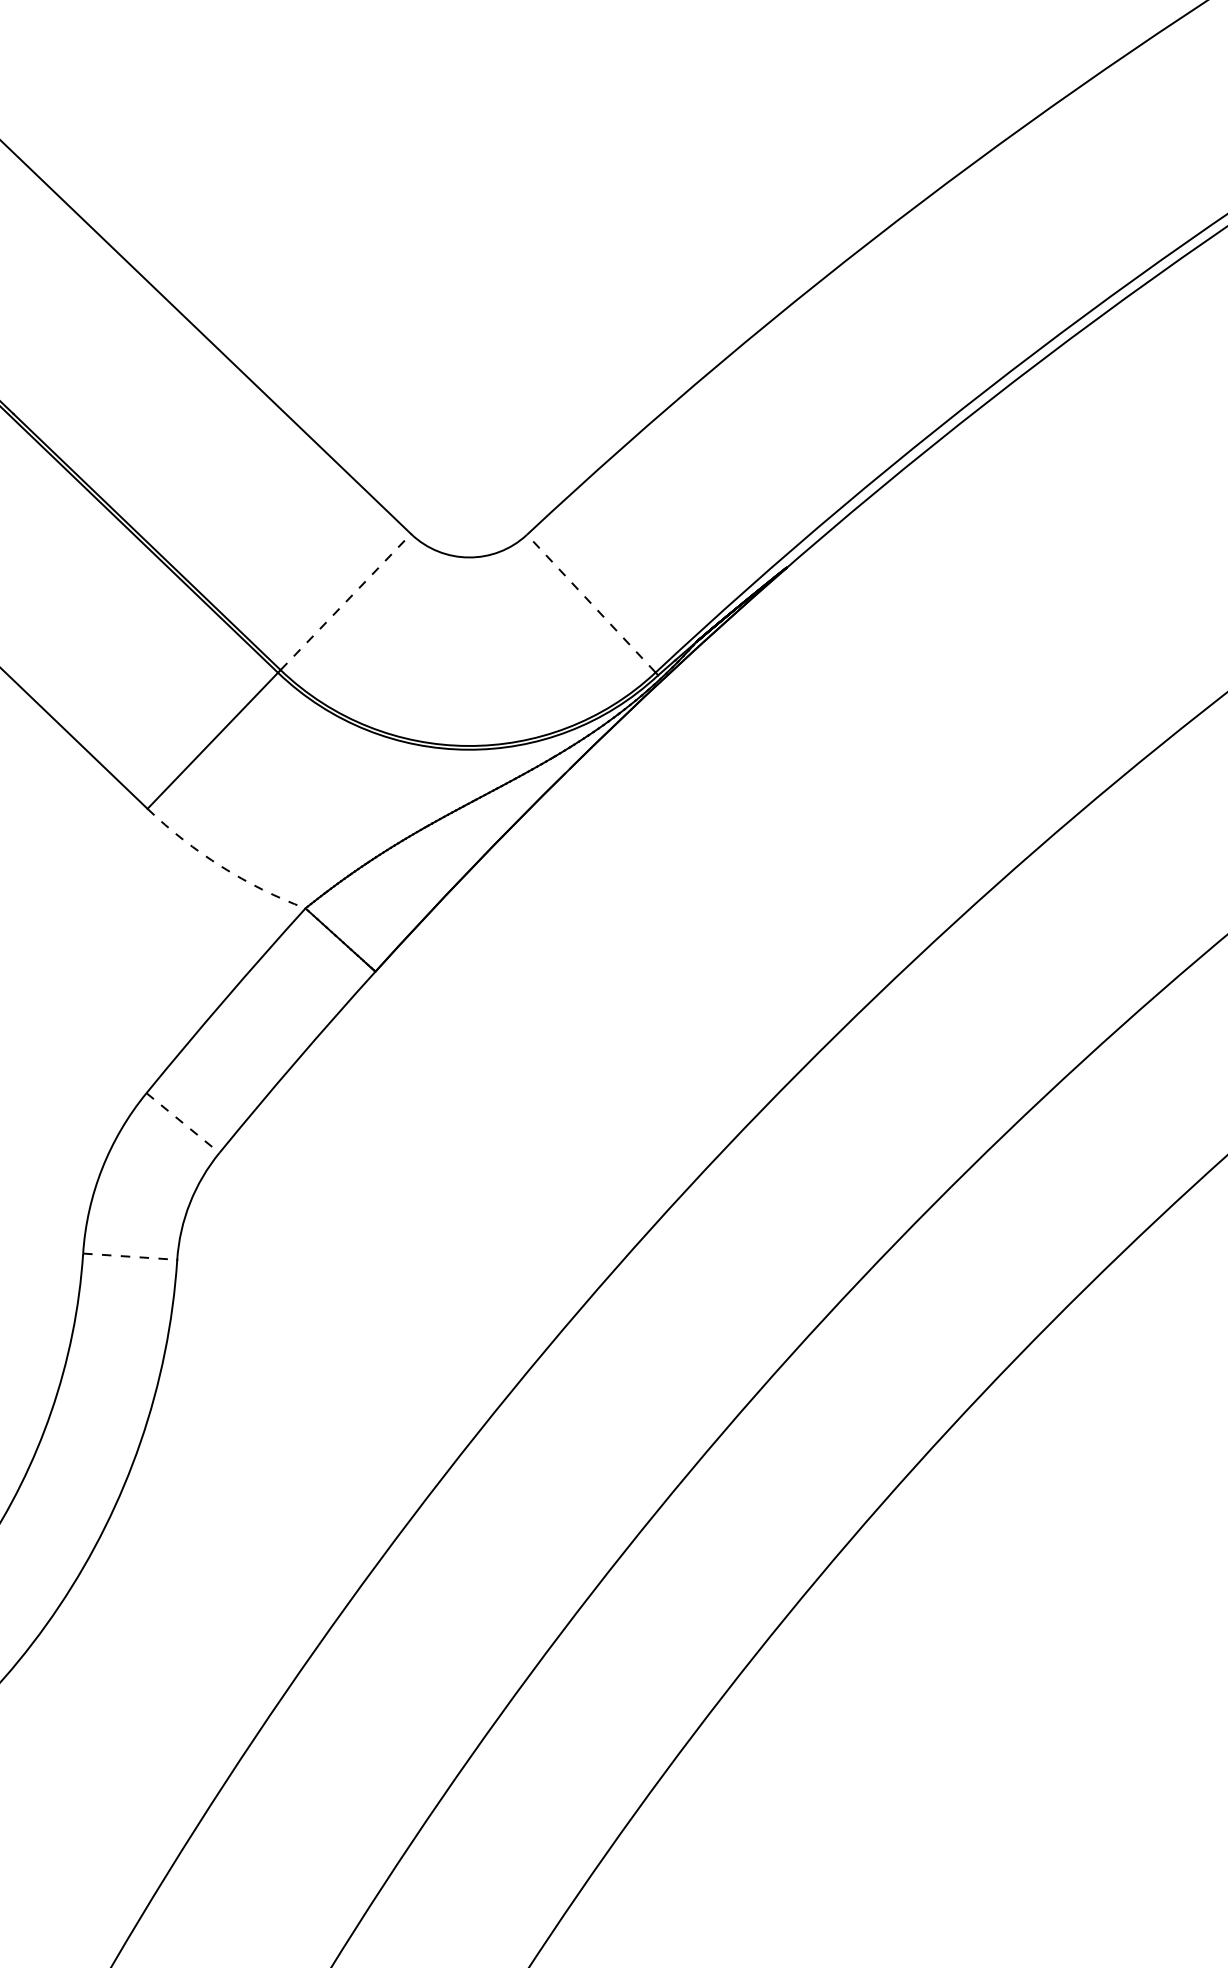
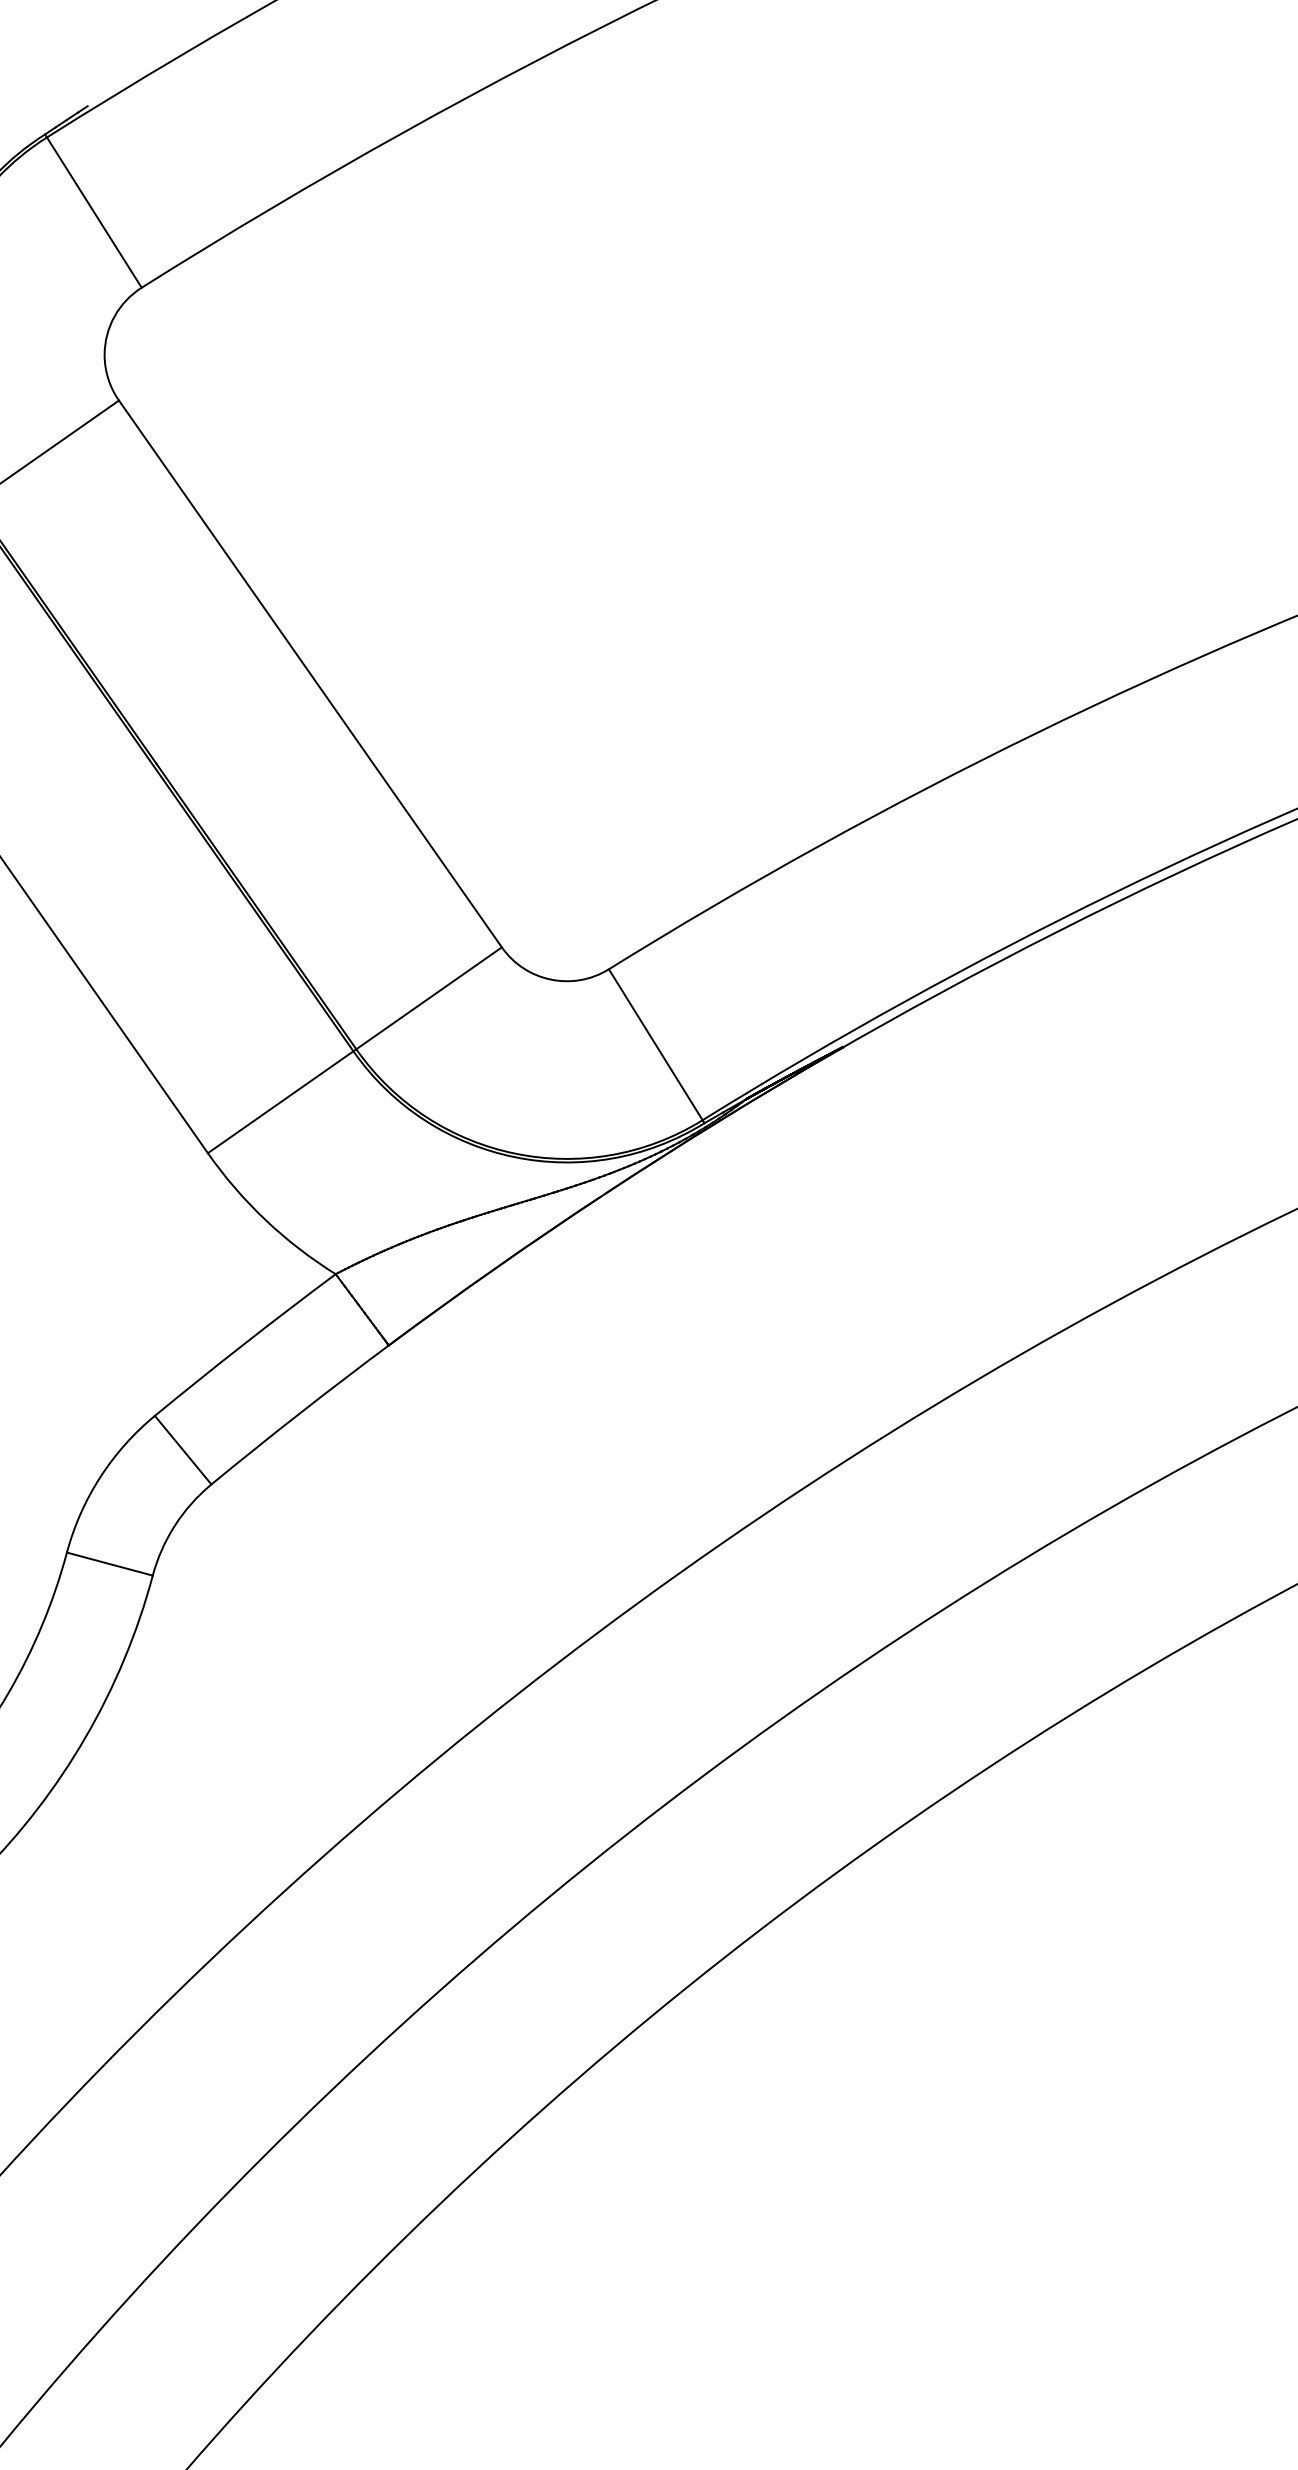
line: (346, 602) -> (429, 998), dashed -> solid
line: (591, 603) -> (655, 1044), dashed -> solid
arc: (221, 867) -> (265, 1220), dashed -> solid
line: (183, 1123) -> (183, 1450), dashed -> solid
line: (130, 1256) -> (110, 1564), dashed -> solid

